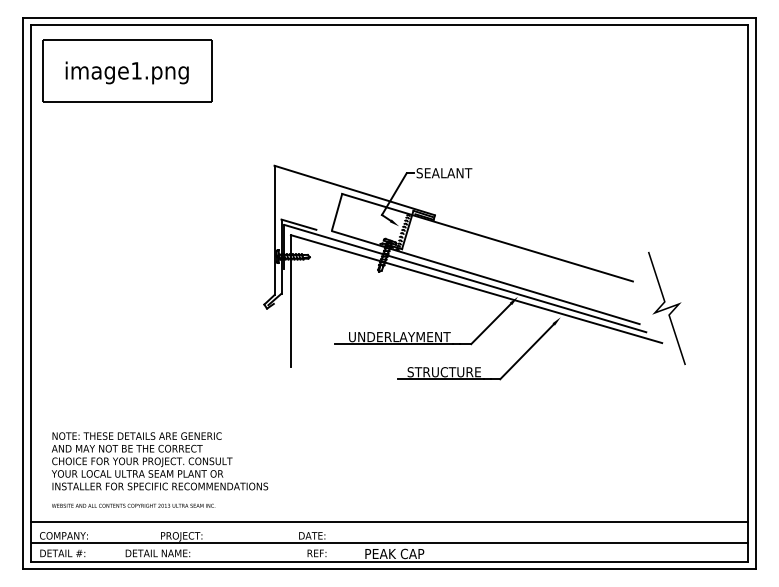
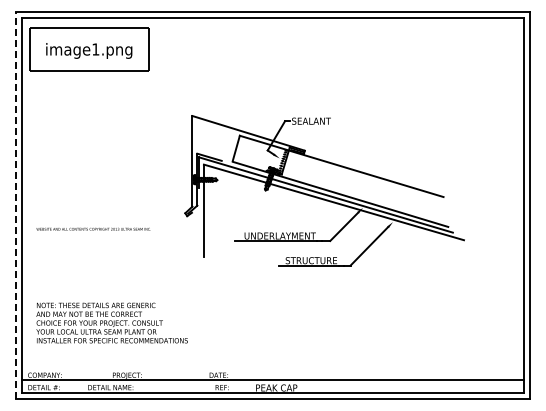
line: (23, 292) -> (16, 204), solid -> dashed
curve: (667, 307) -> (467, 215), removed
text: (133, 504) -> (93, 228), moved
line: (388, 521) -> (272, 365), removed

